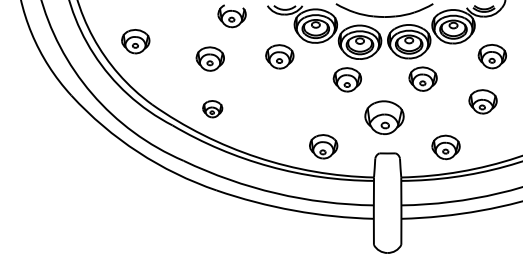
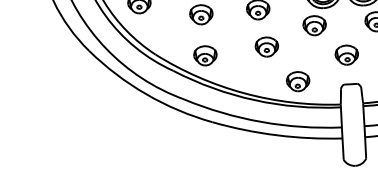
part: (287, 102) -> (266, 46), added
part: (212, 108) -> (205, 55), size x1.43
part: (384, 117) -> (346, 54), size x0.71

